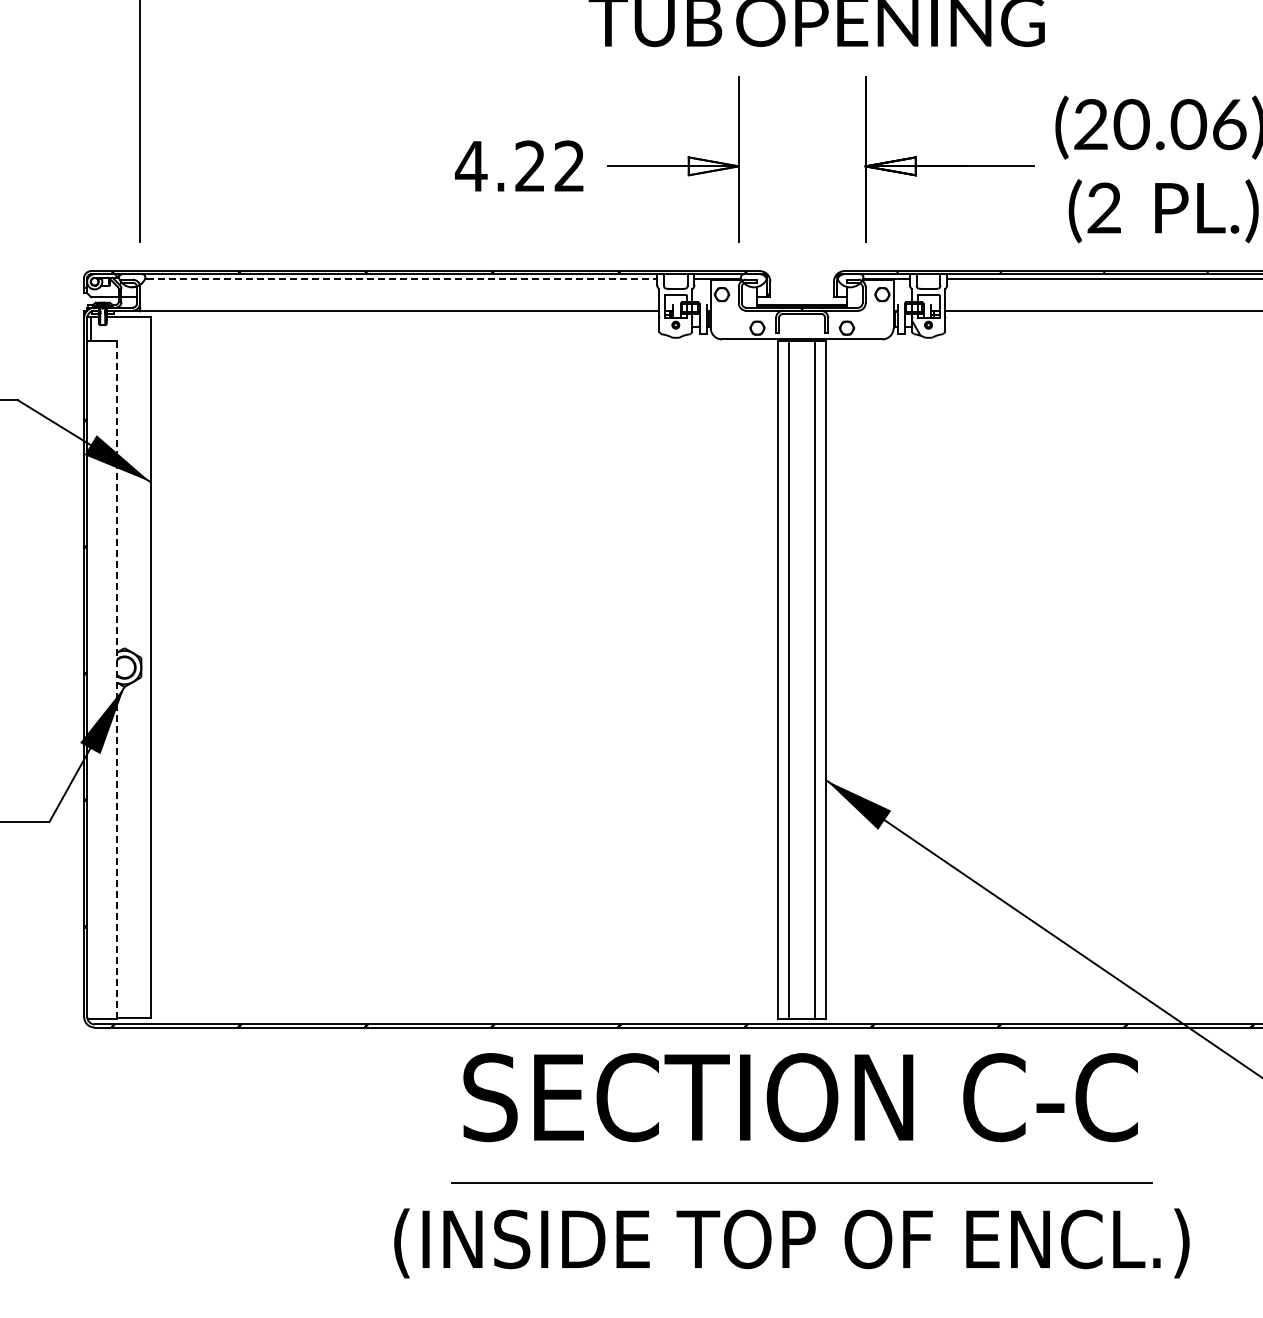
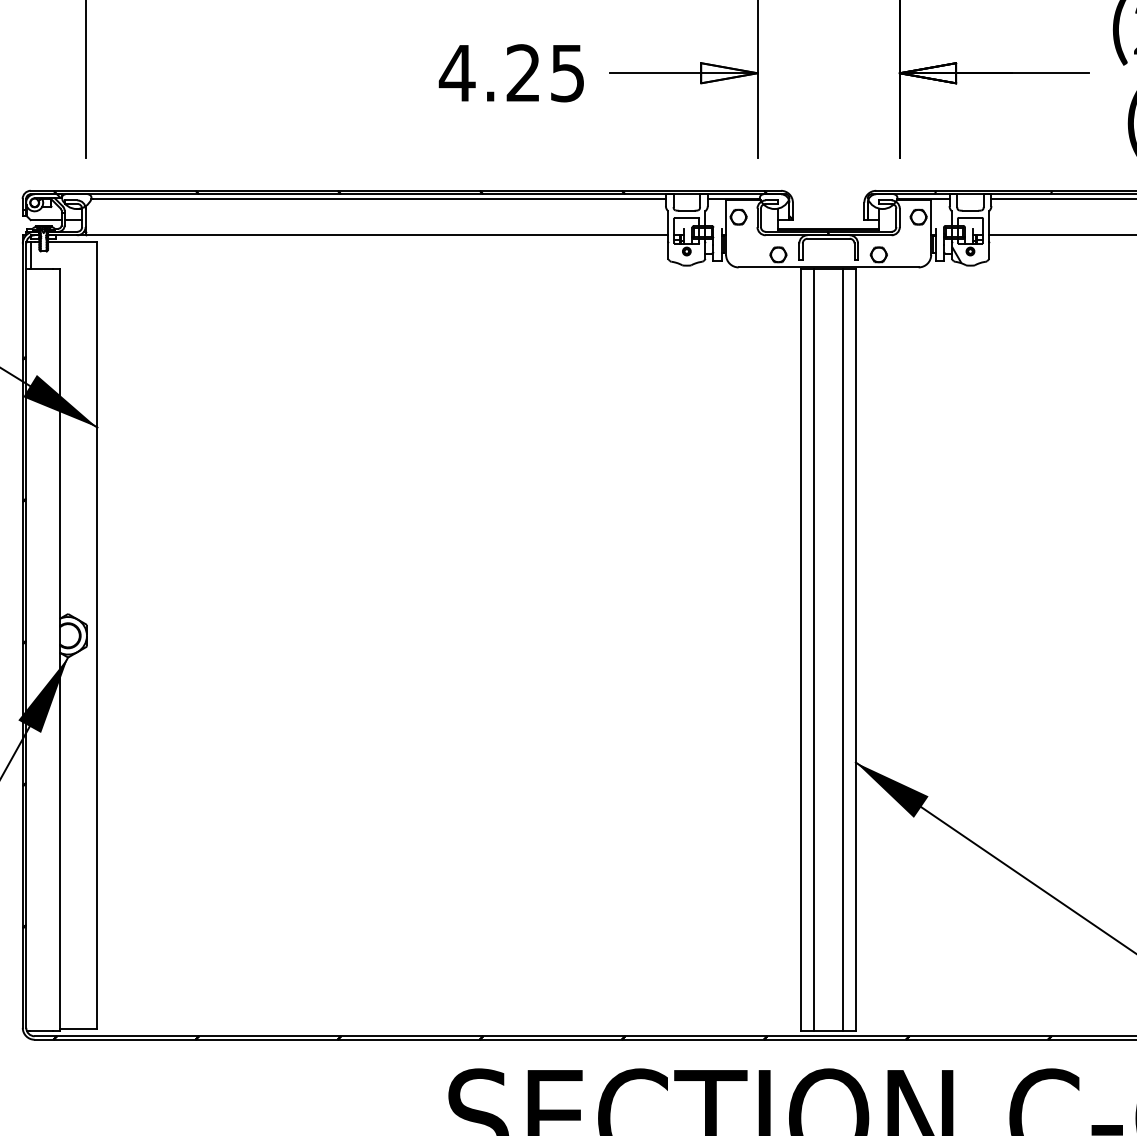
text: (569, 166) -> (567, 73), 4.22 -> 4.25
line: (402, 278) -> (380, 199), dashed -> solid
line: (117, 679) -> (60, 649), dashed -> solid

